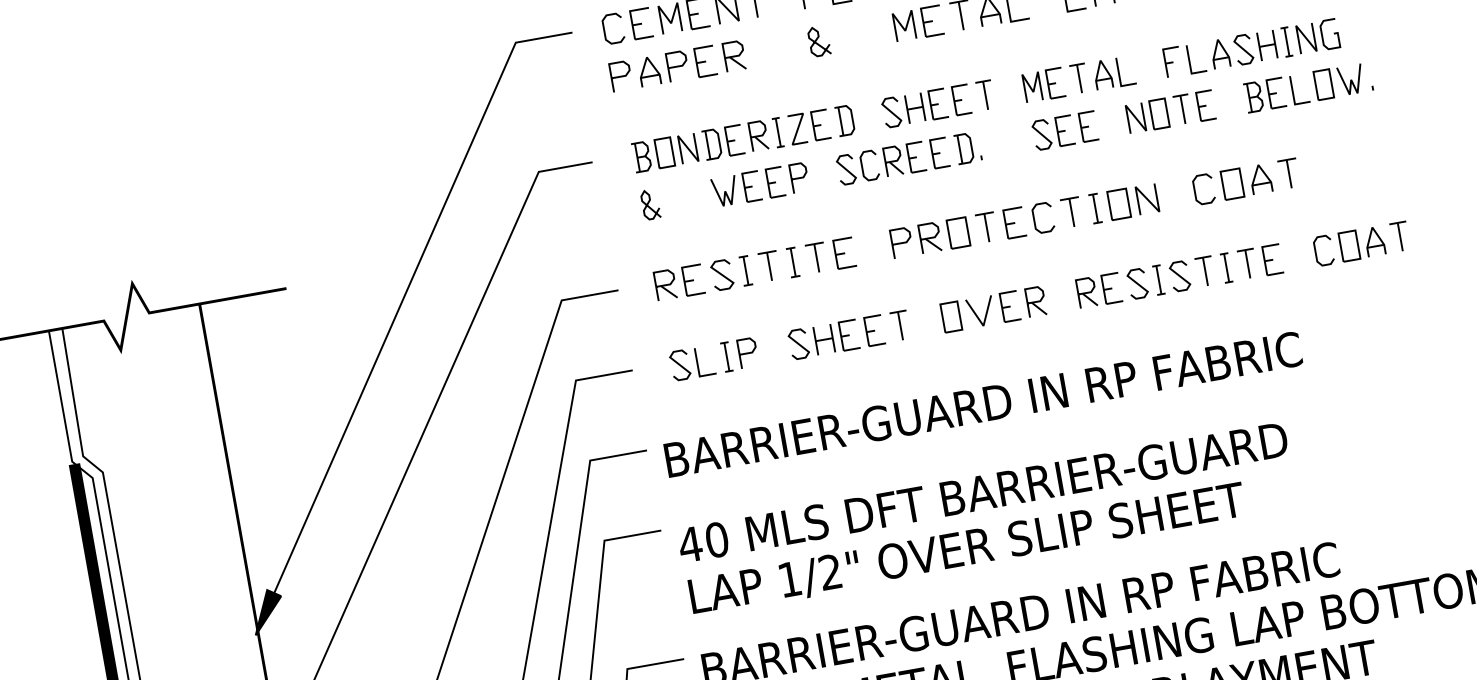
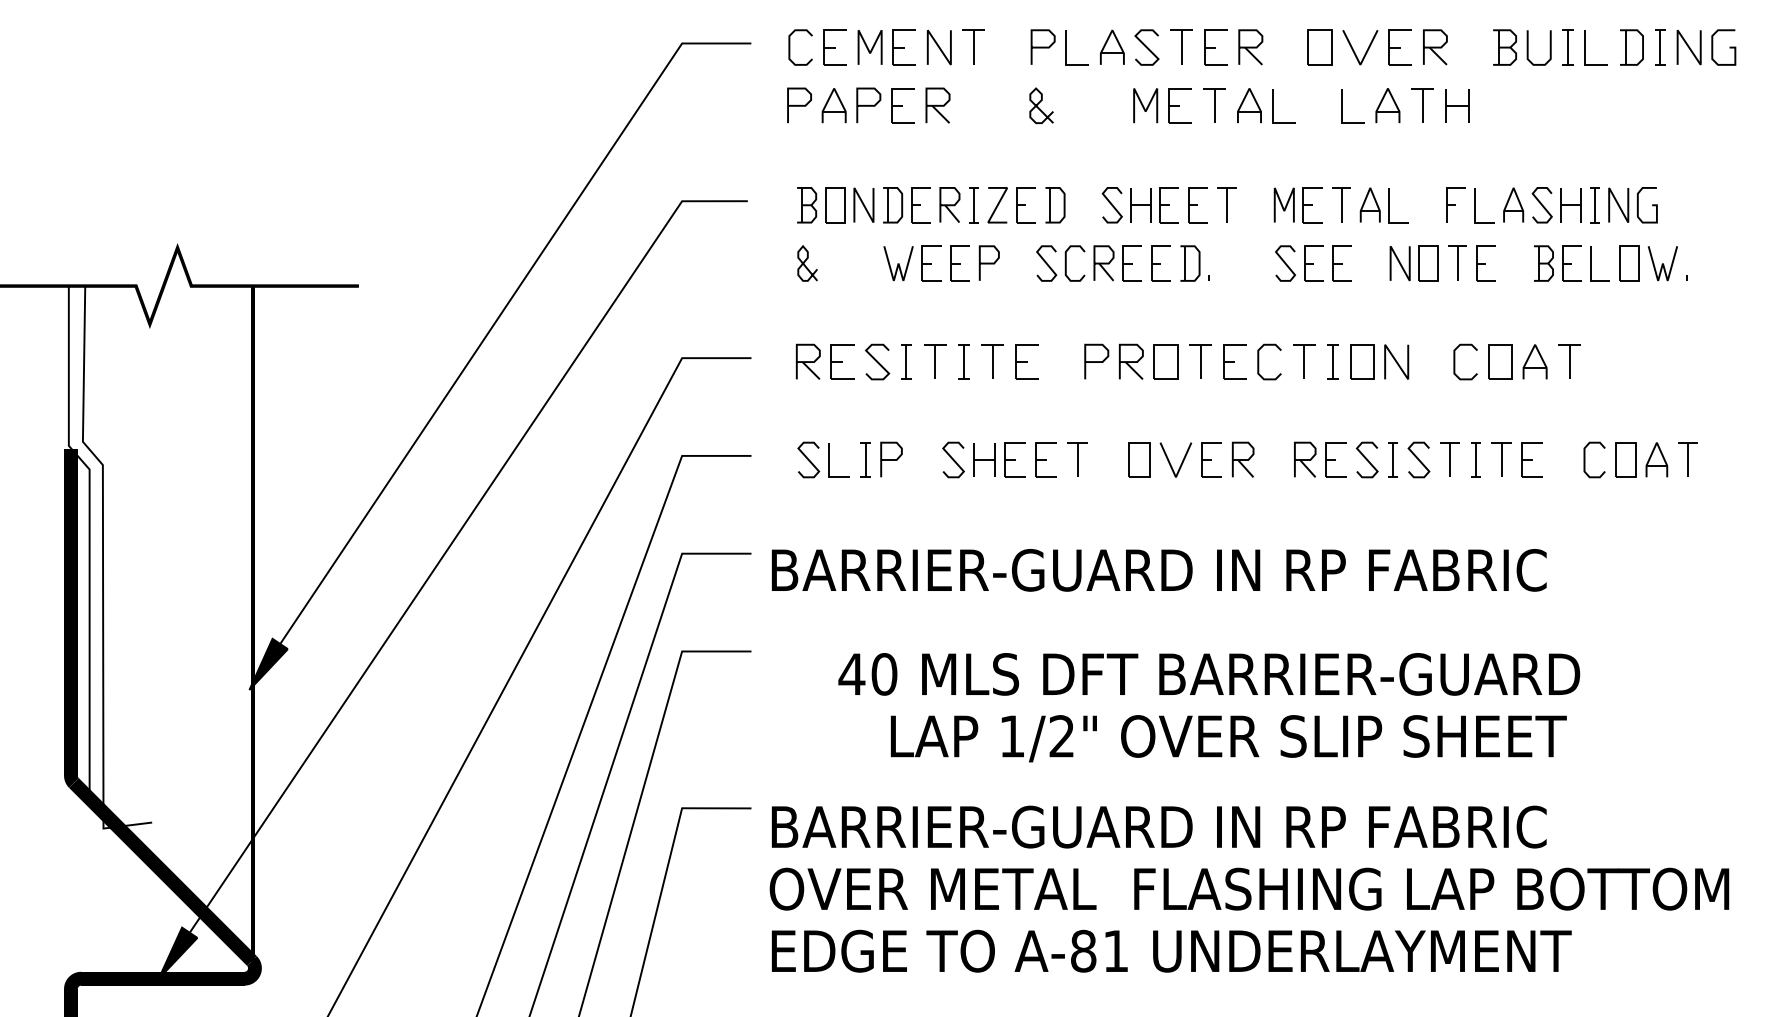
text: (983, 492) -> (1209, 674), moved
text: (967, 549) -> (1228, 738), moved

